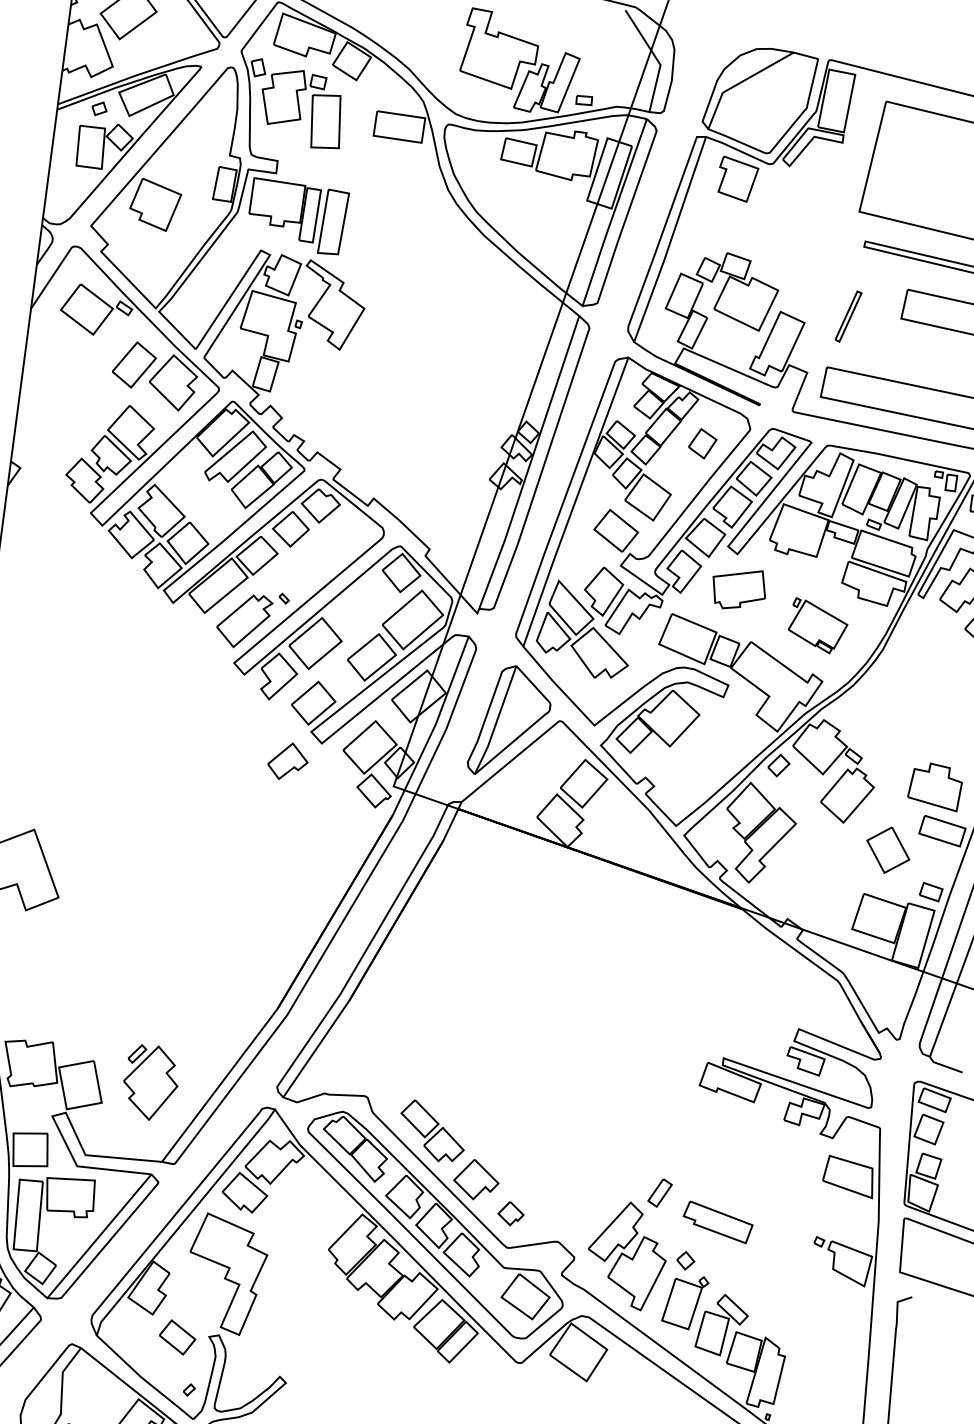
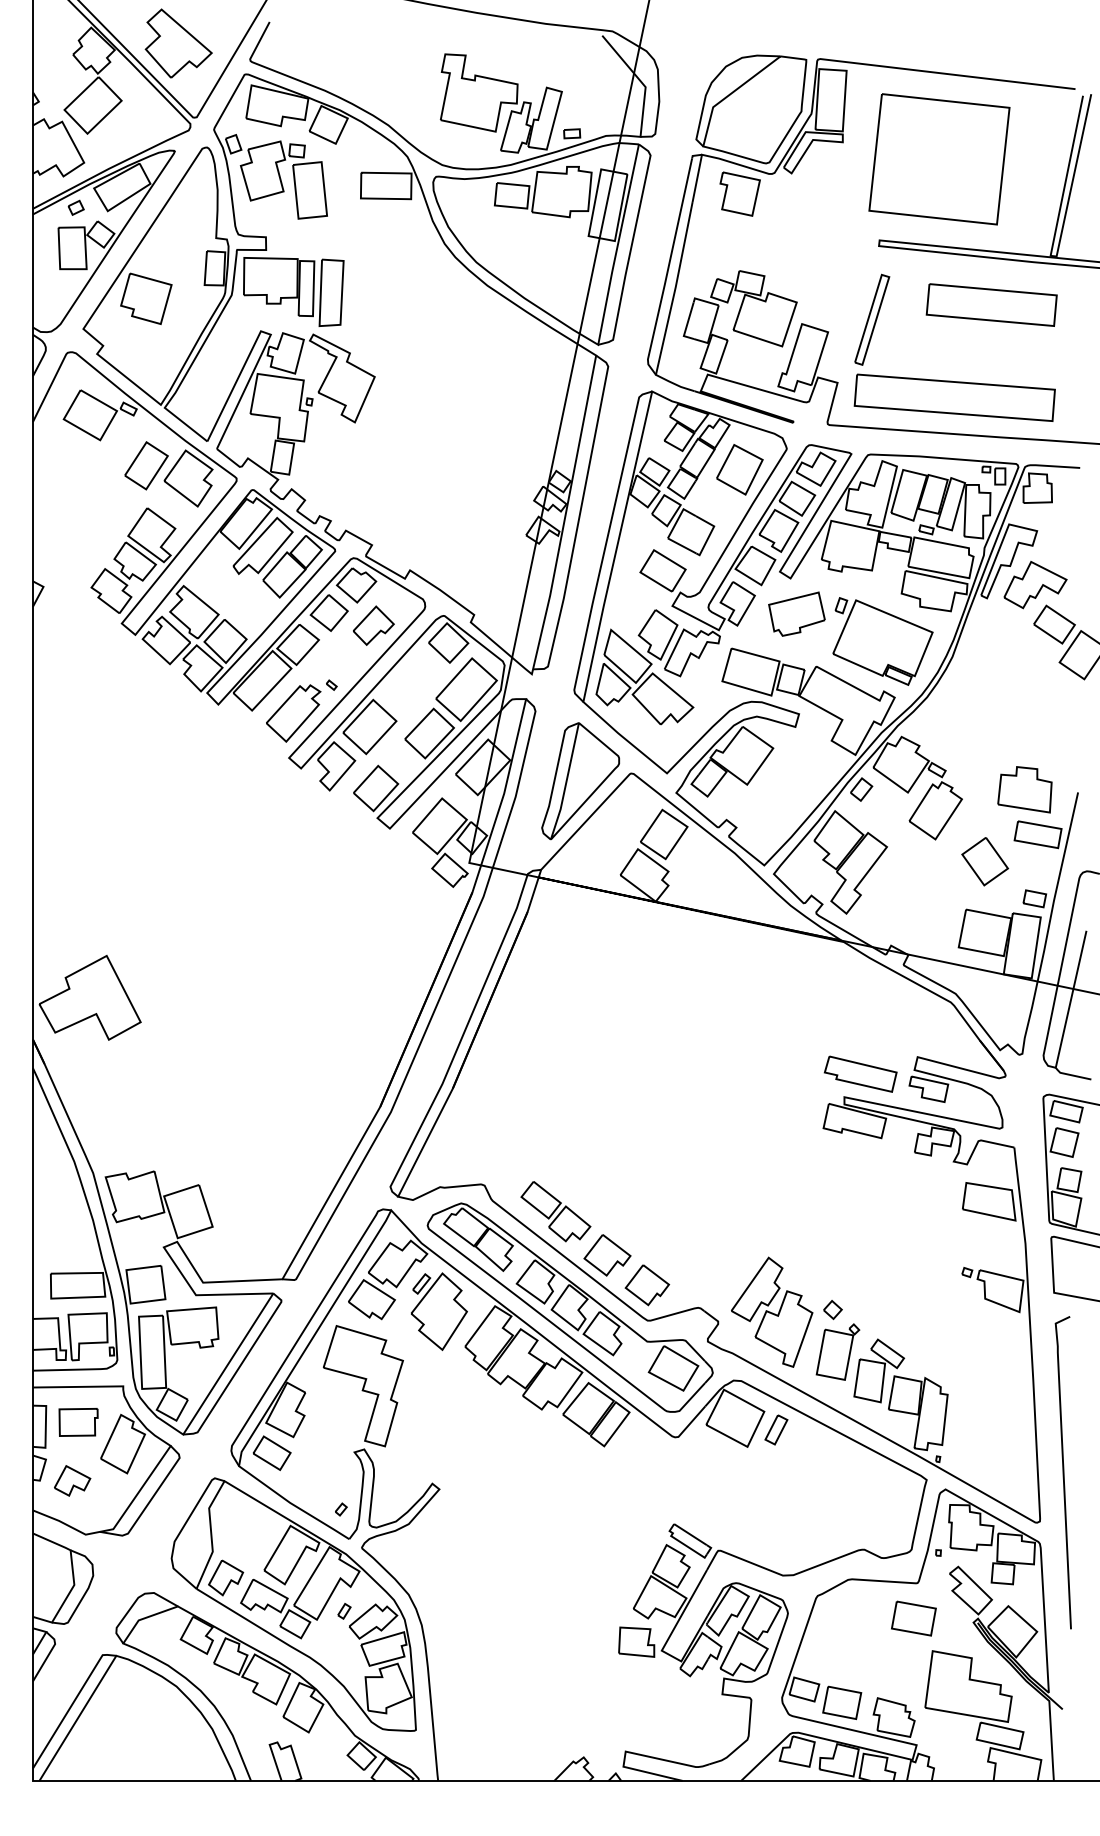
part: (848, 316) -> (872, 319), size x1.67
part: (702, 443) -> (739, 469), size x1.67
part: (817, 626) -> (882, 641), size x1.67
part: (287, 761) -> (373, 625), moved
part: (151, 1082) -> (439, 1311), moved
part: (660, 1192) -> (776, 1429), moved
part: (511, 1213) -> (647, 1285), size x1.67
part: (717, 1221) -> (860, 1073), moved
part: (177, 1336) -> (271, 1452), moved

